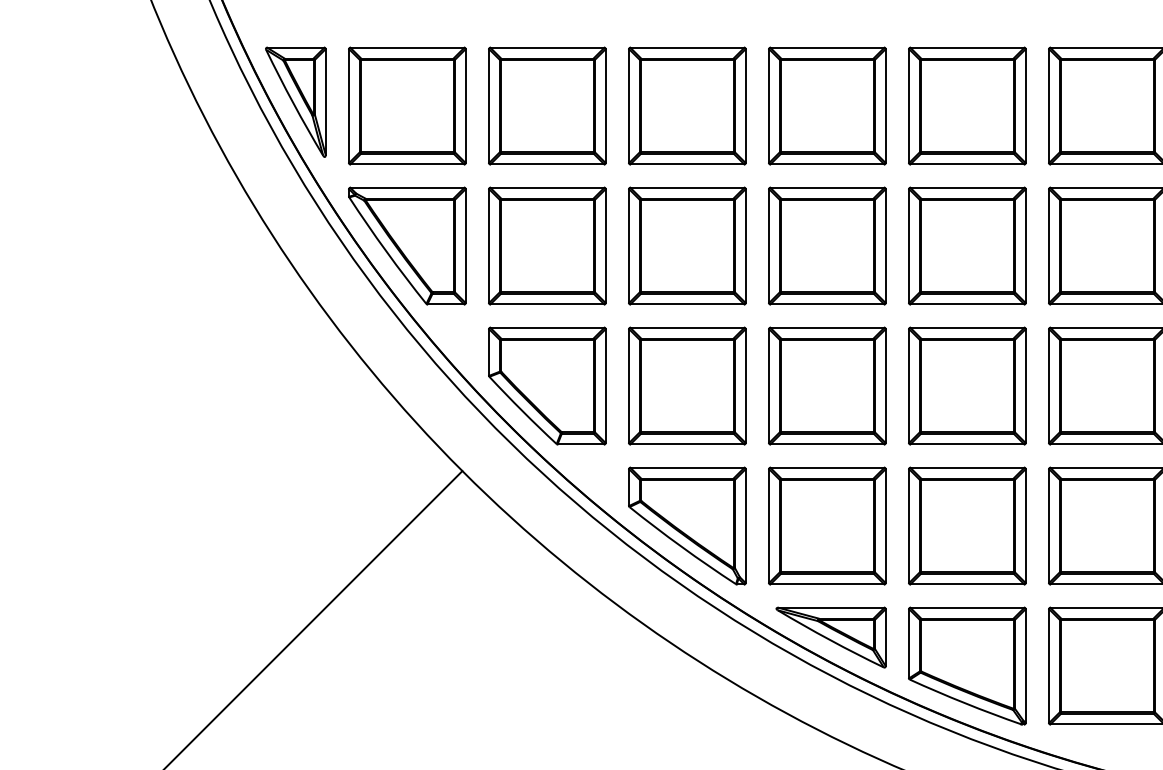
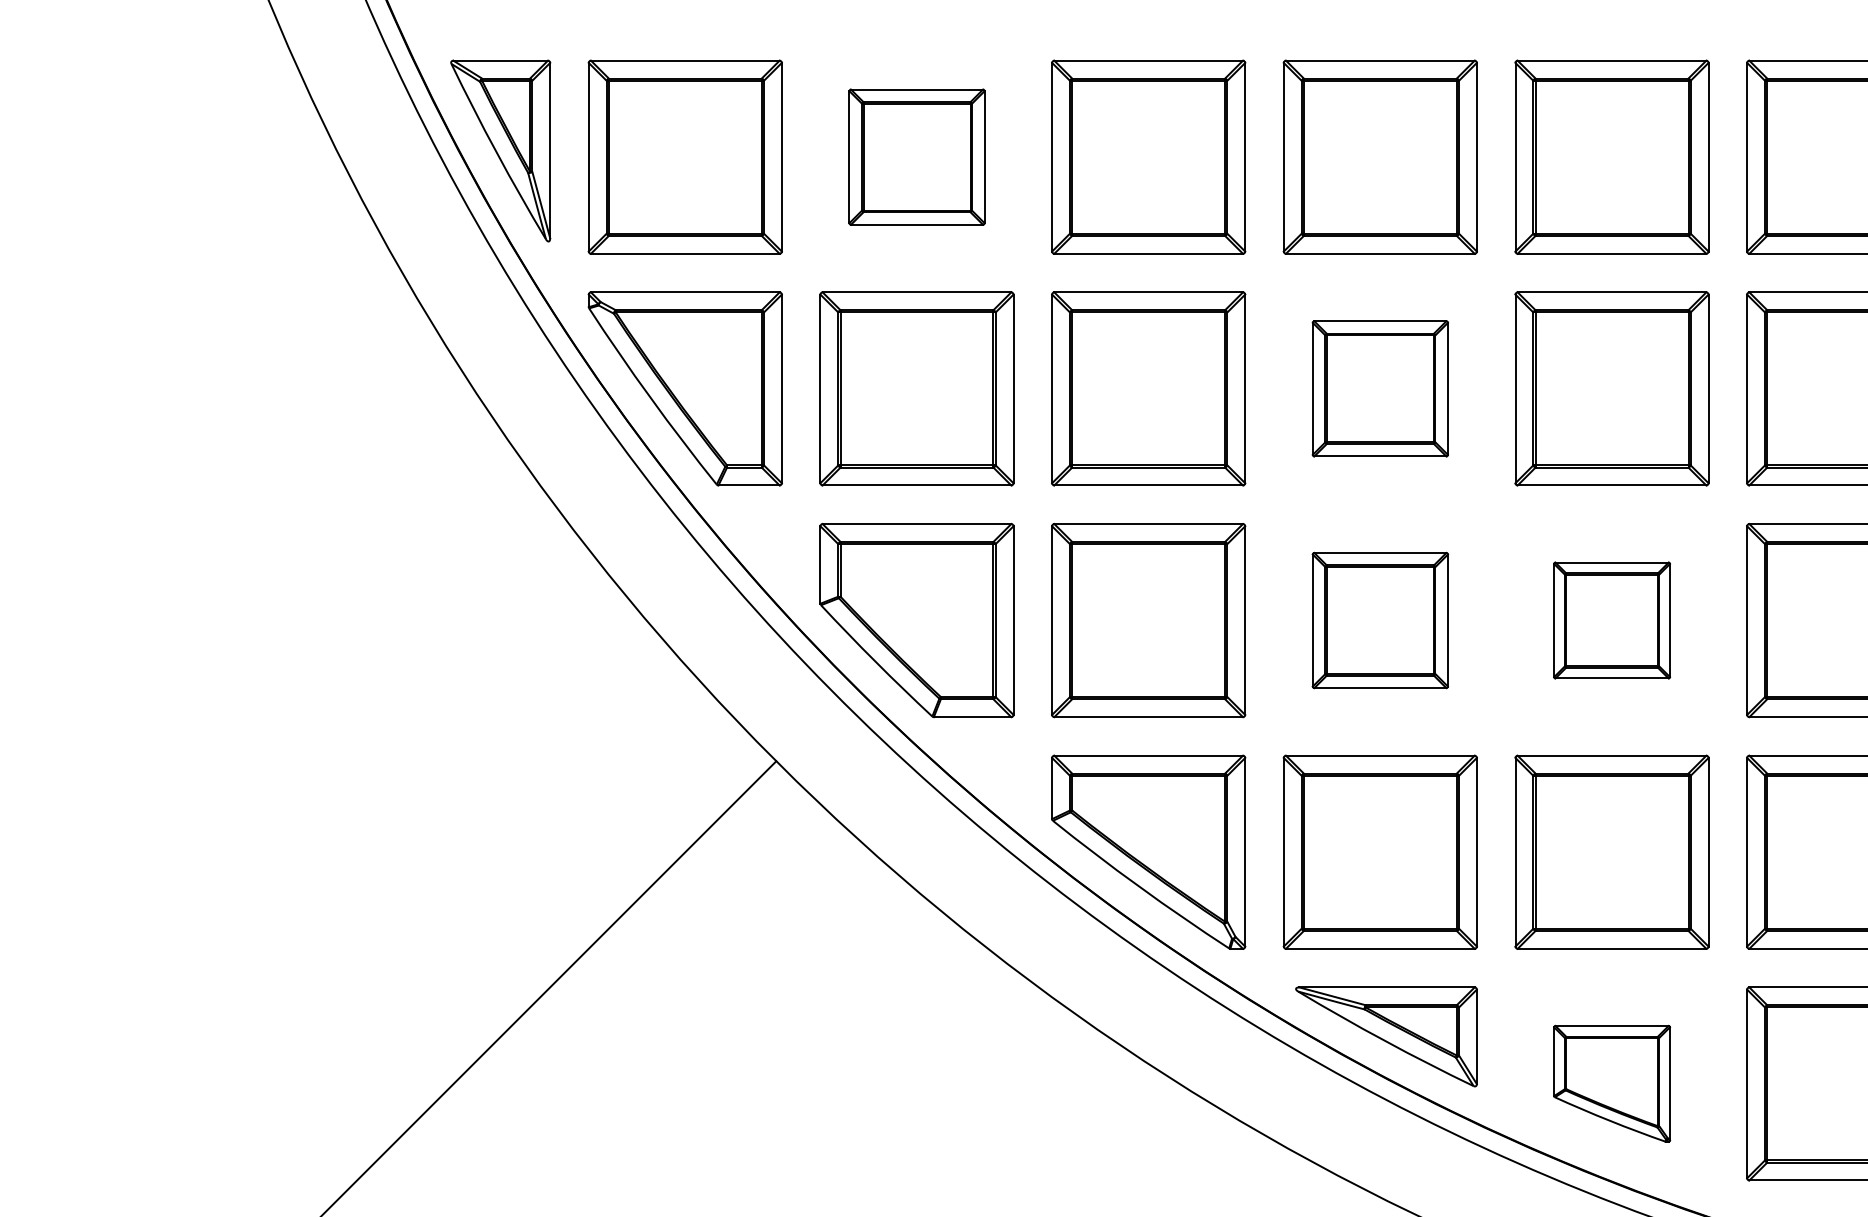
part: (547, 105) -> (917, 156), size x0.7
part: (827, 245) -> (1380, 387), size x0.7
part: (827, 385) -> (1380, 619), size x0.7
part: (967, 385) -> (1612, 619), size x0.6
part: (967, 665) -> (1612, 1082), size x0.6

